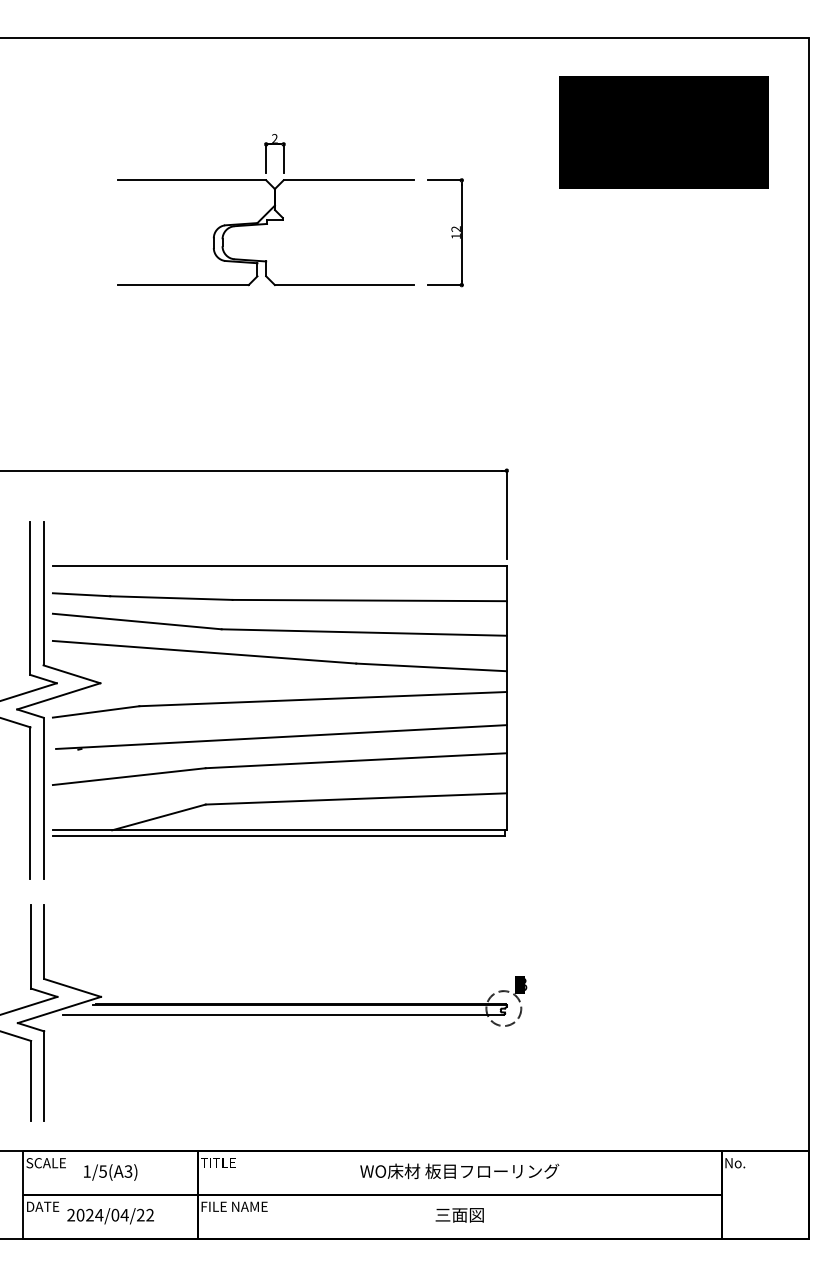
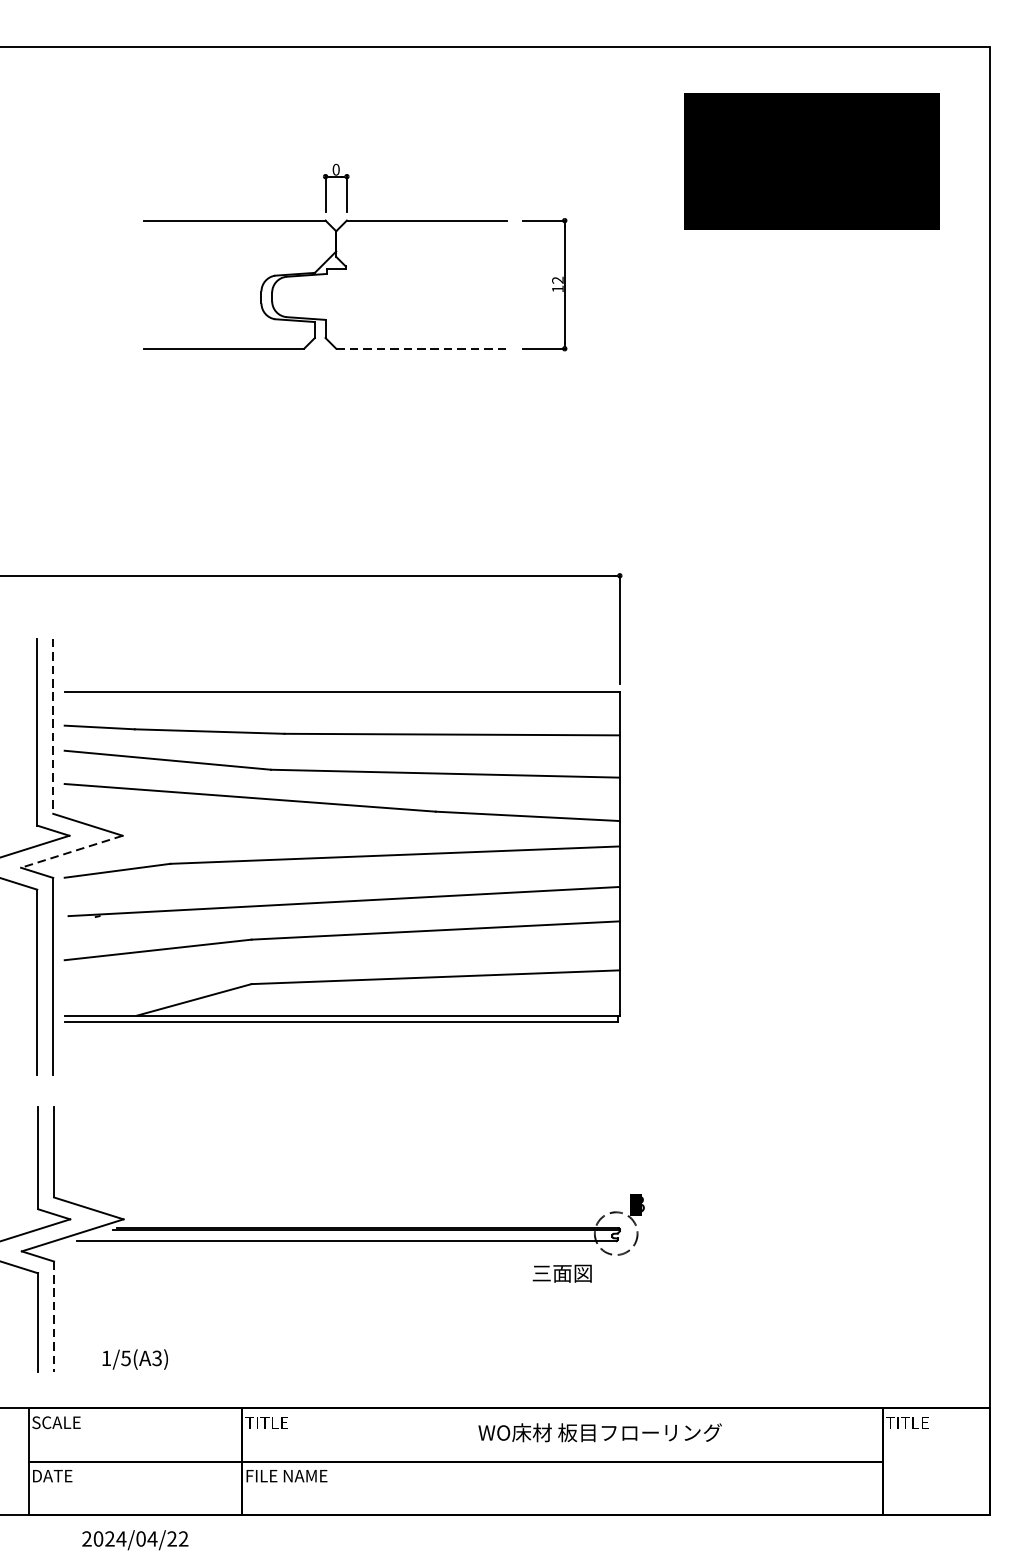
text: (274, 138) -> (335, 169), 2 -> 0
line: (344, 285) -> (421, 349), solid -> dashed
line: (43, 593) -> (53, 725), solid -> dashed
line: (58, 696) -> (71, 851), solid -> dashed
line: (44, 1076) -> (54, 1316), solid -> dashed
text: (741, 1163) -> (906, 1423), No. -> TITLE
text: (459, 1171) -> (599, 1432), moved
text: (110, 1172) -> (135, 1359), moved
text: (459, 1215) -> (561, 1273), moved
text: (110, 1216) -> (135, 1540), moved

